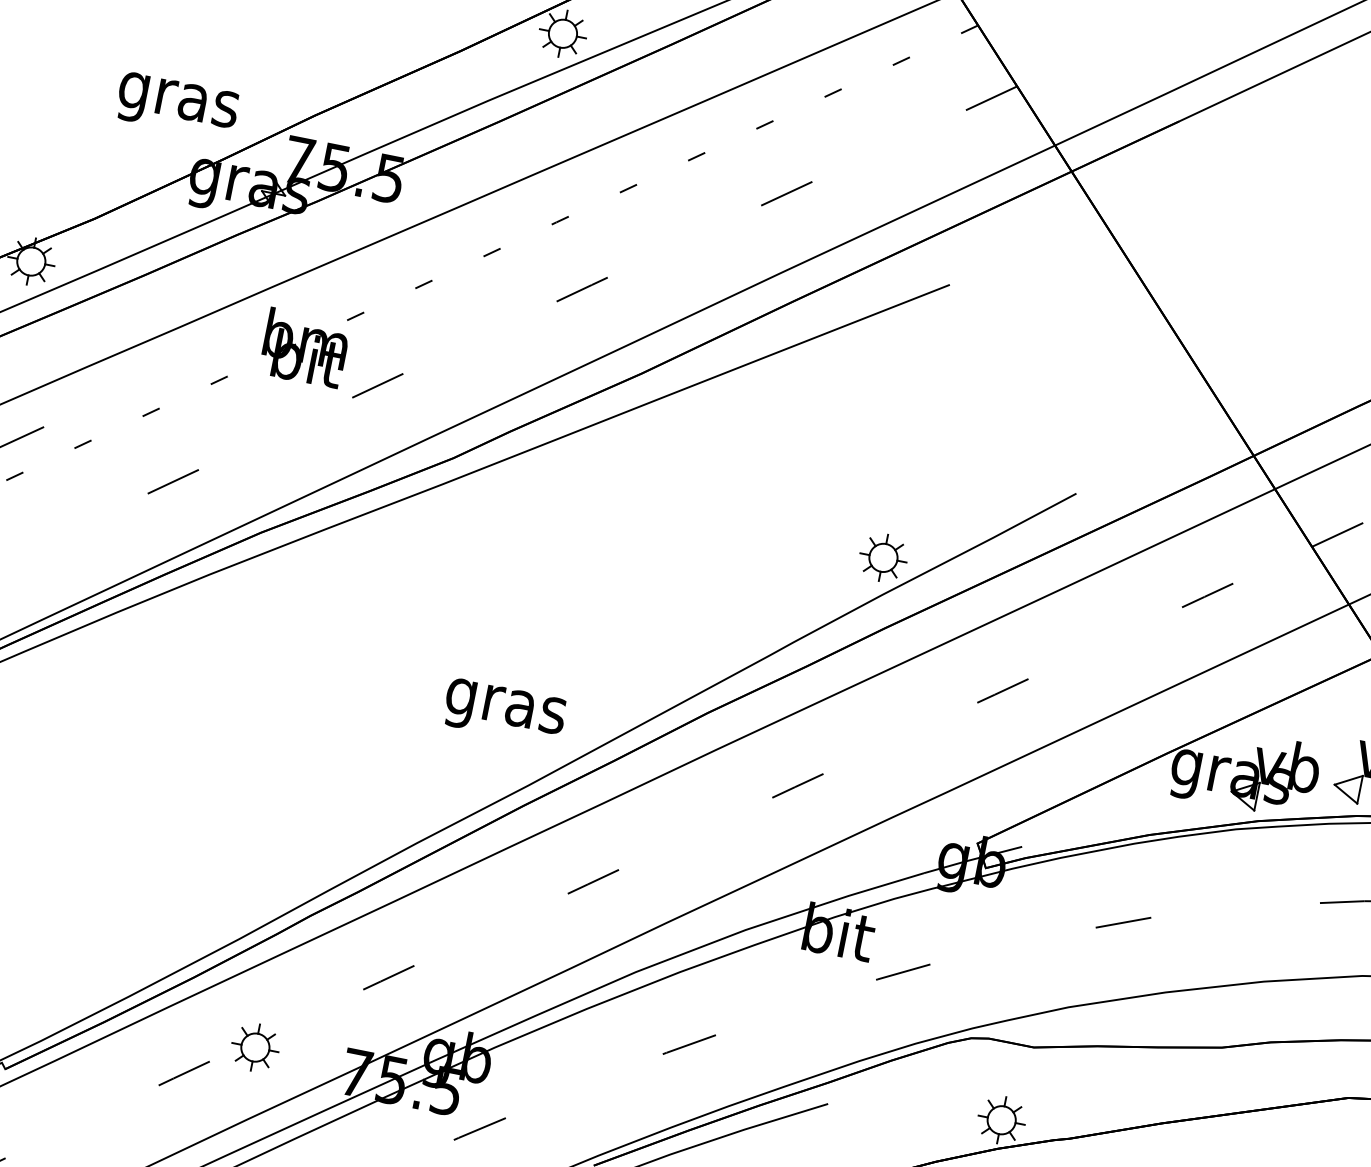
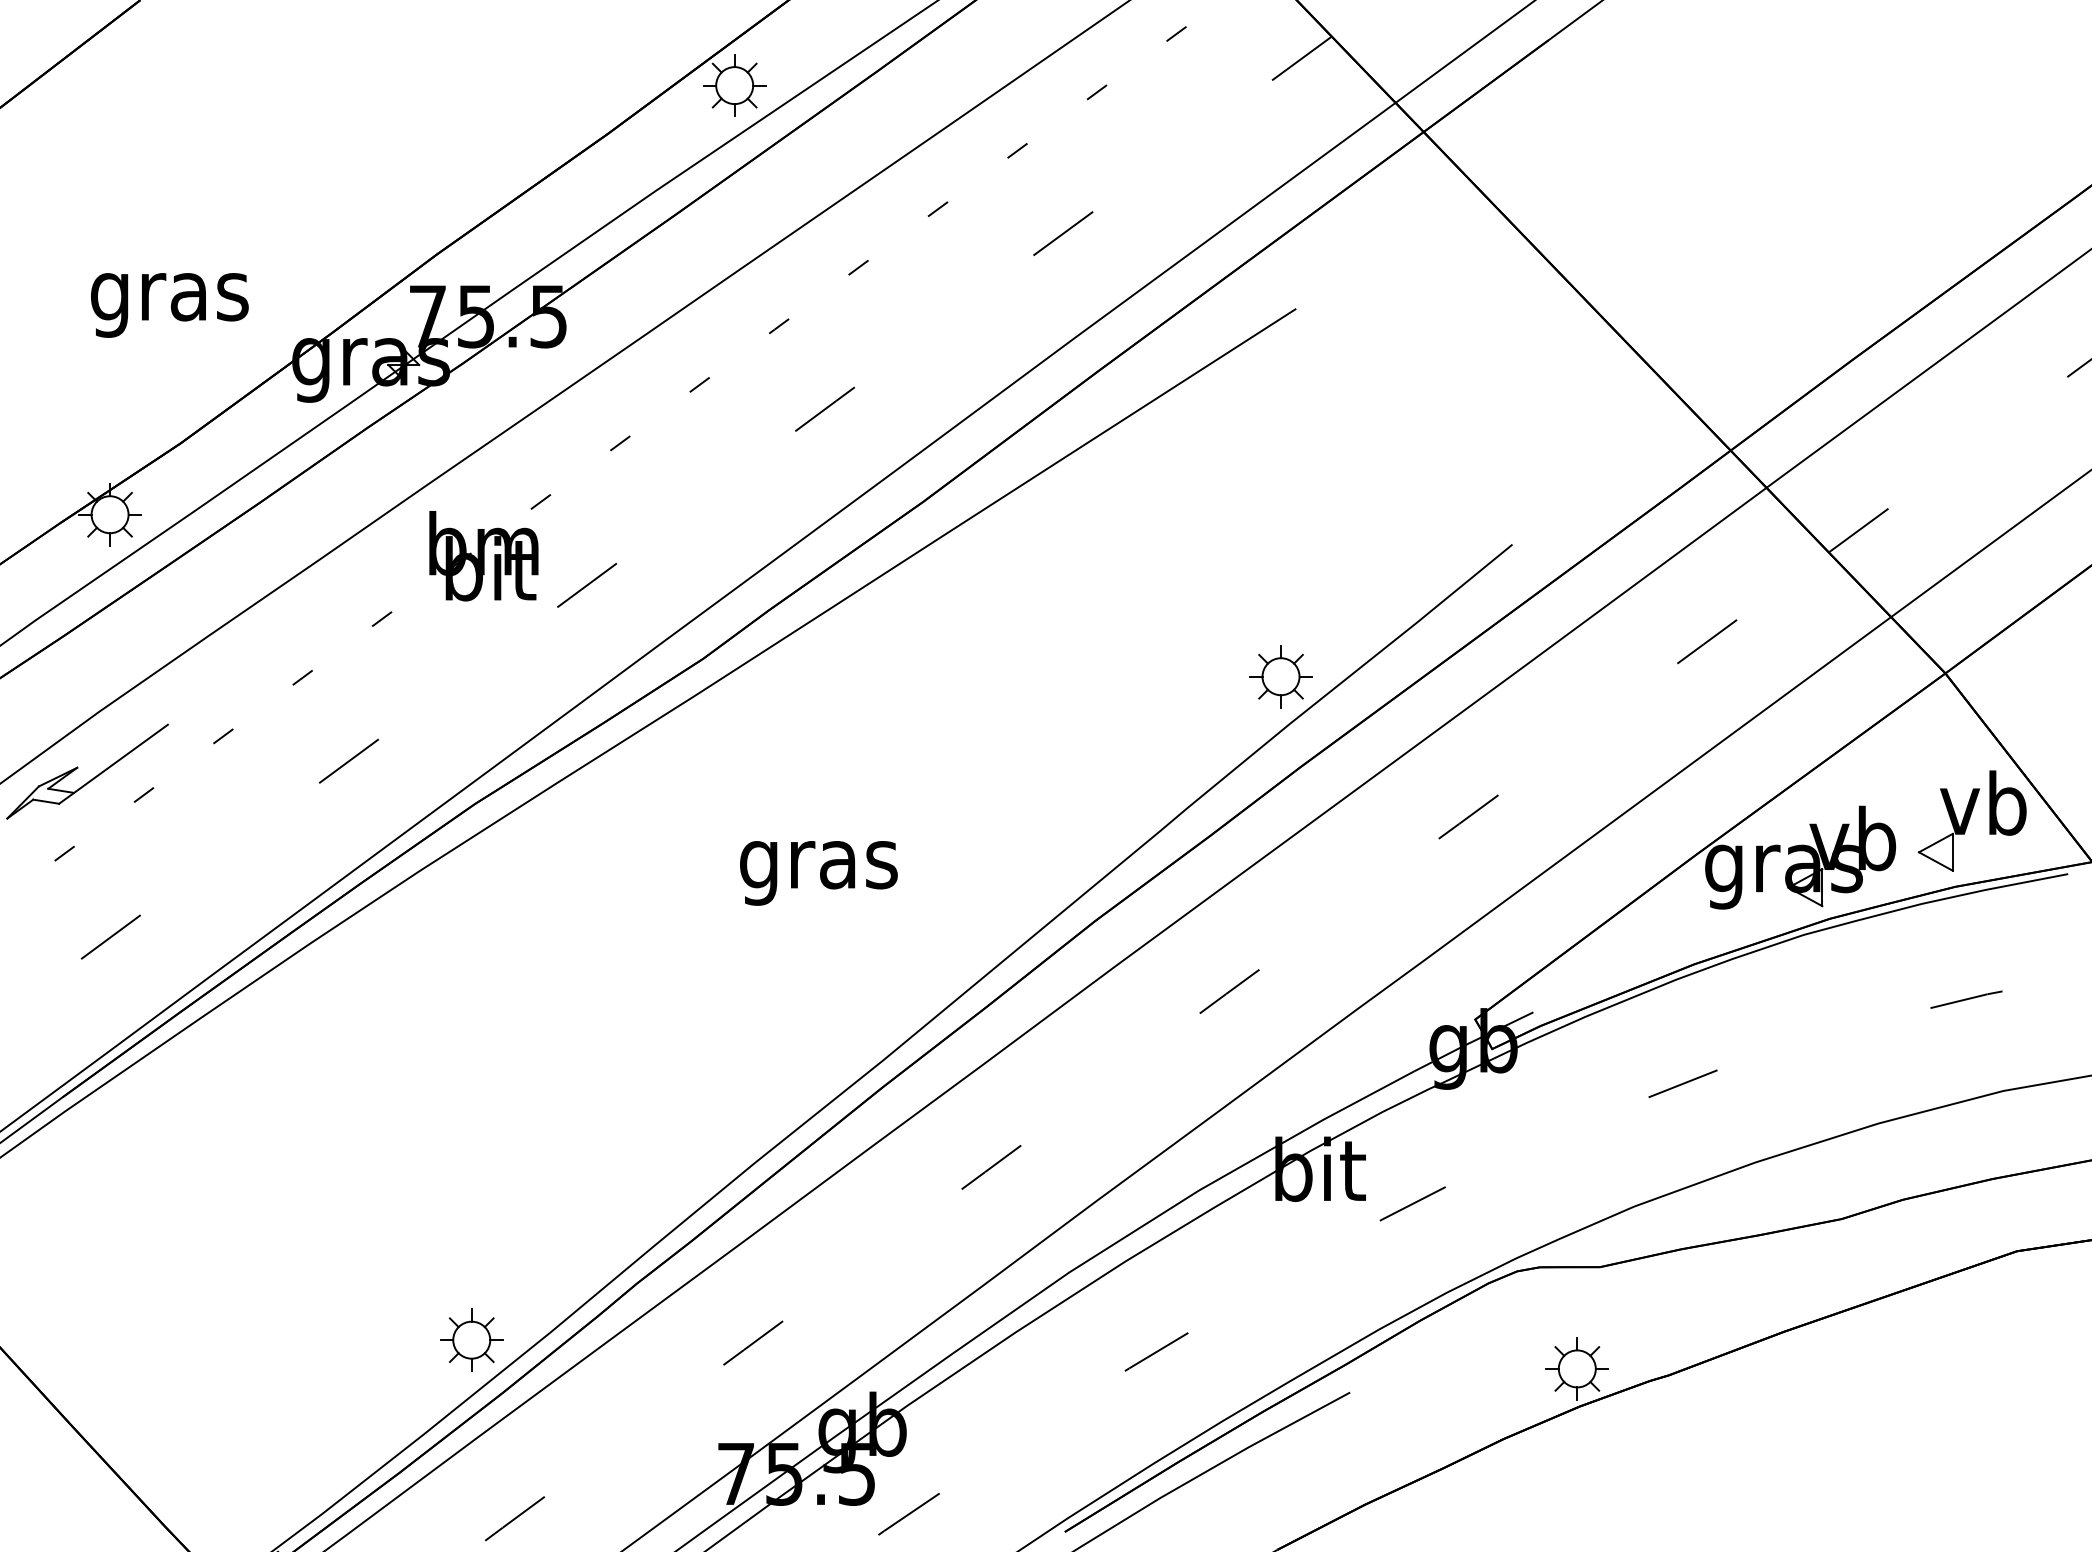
text: (177, 106) -> (169, 305), moved
text: (504, 712) -> (818, 873), moved
part: (255, 1047) -> (471, 1339), moved

